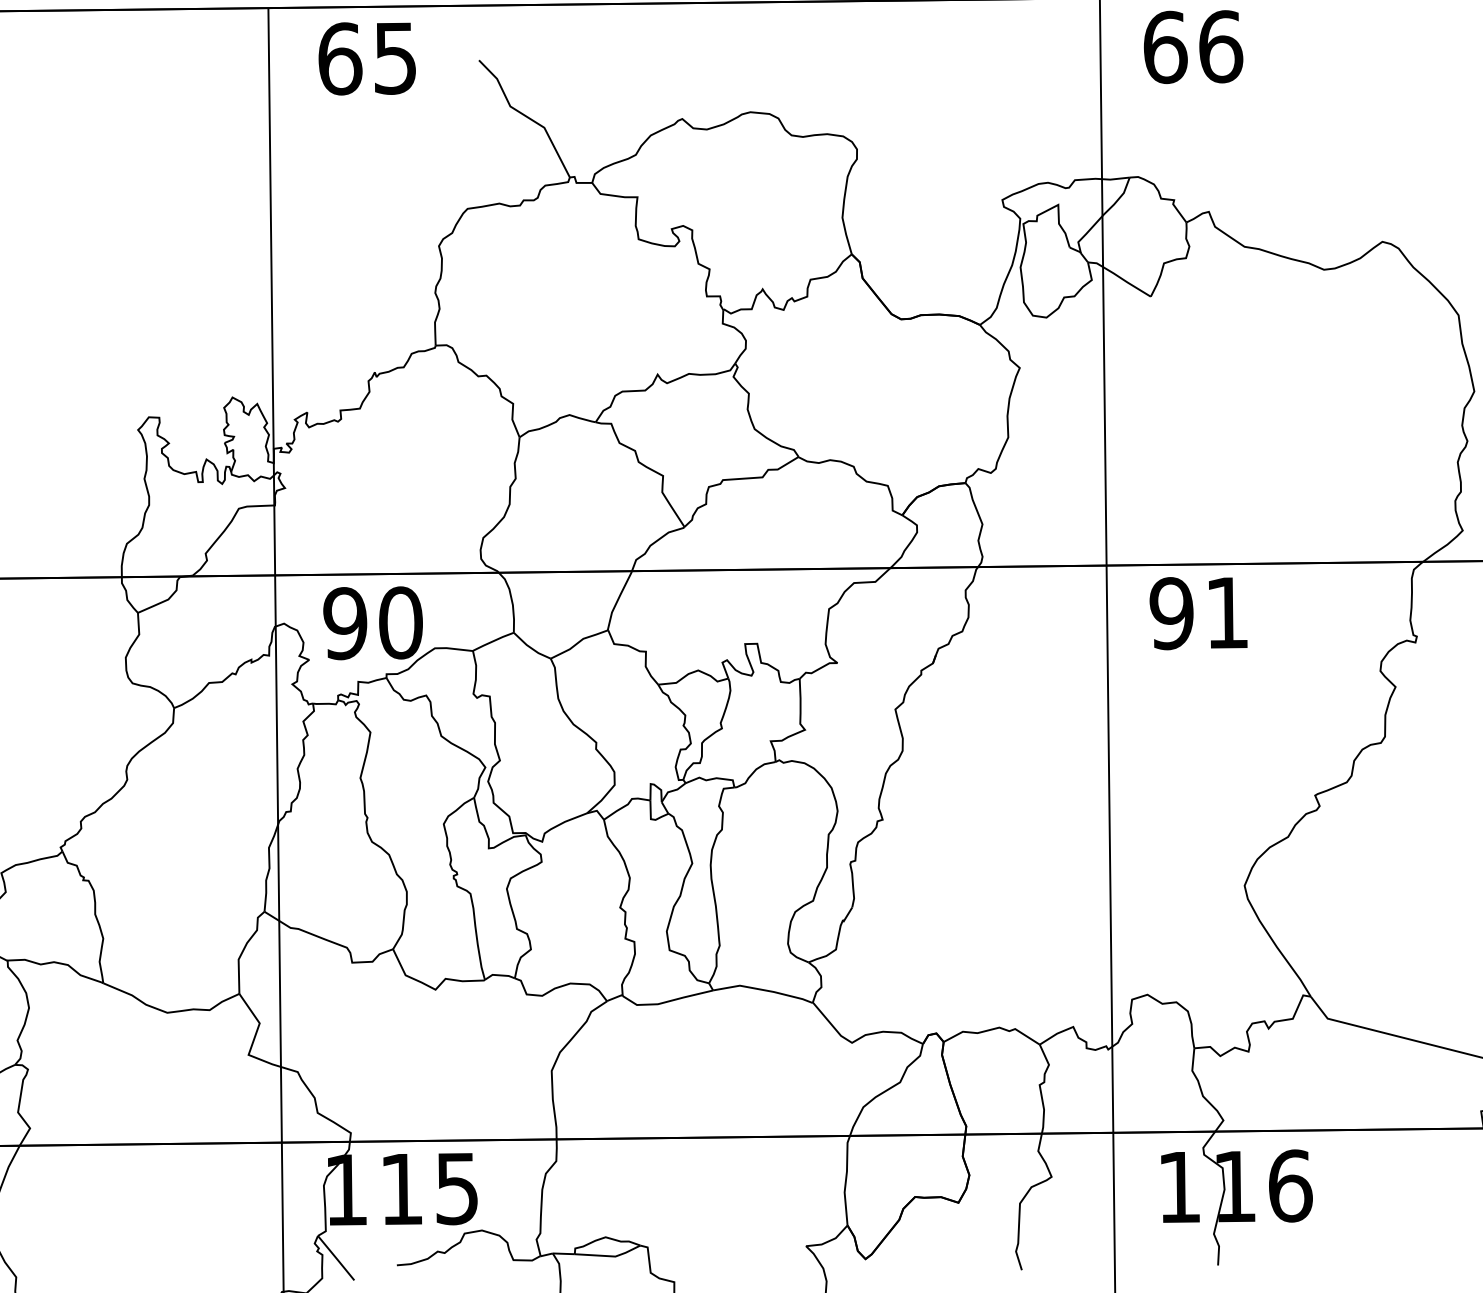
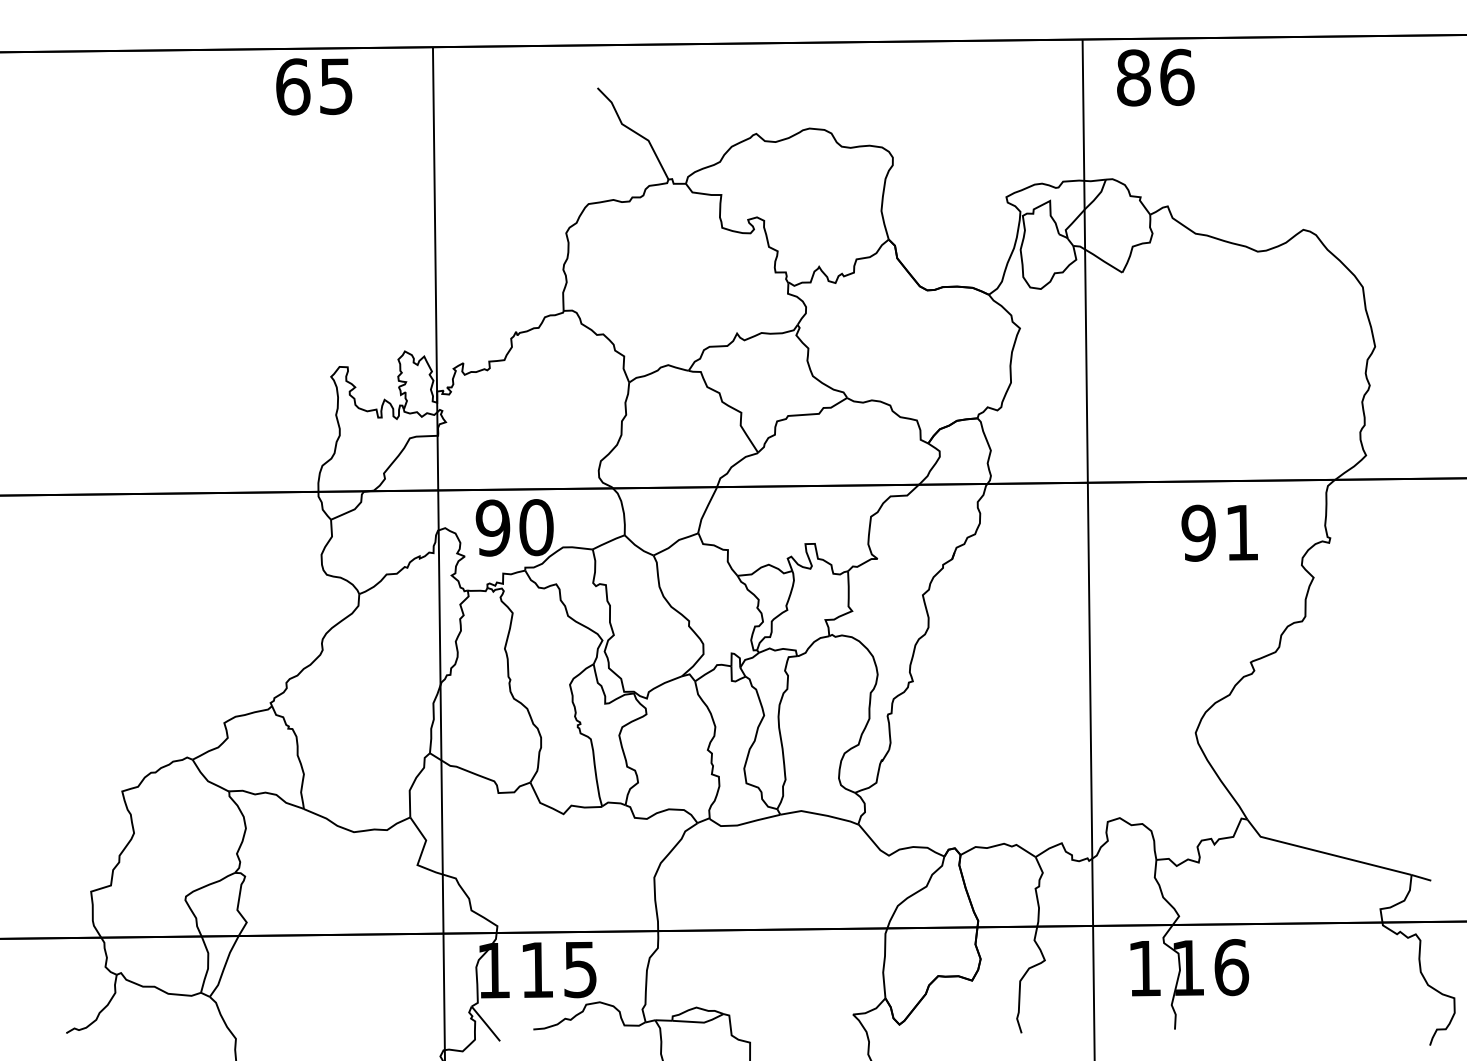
text: (1166, 46) -> (1134, 77), 66 -> 86
text: (367, 58) -> (314, 86), moved
text: (1198, 612) -> (1219, 532), moved

